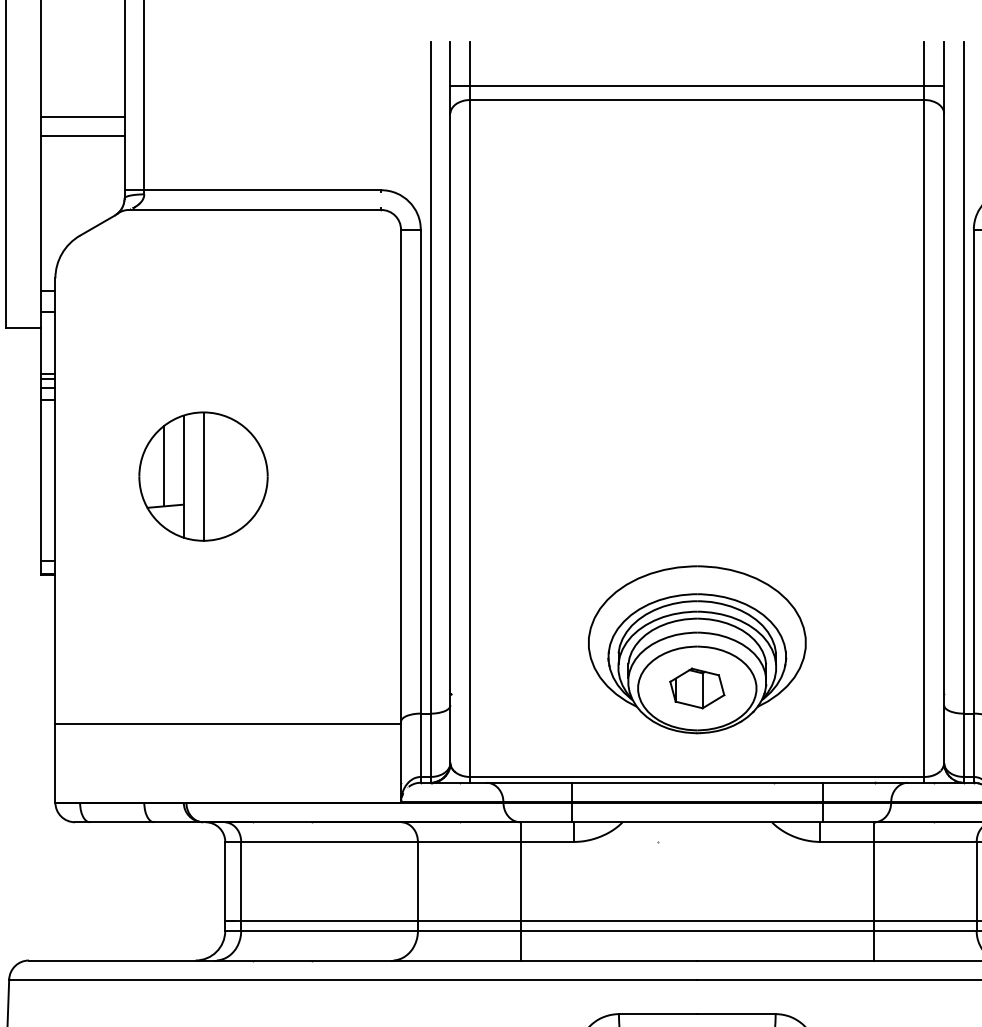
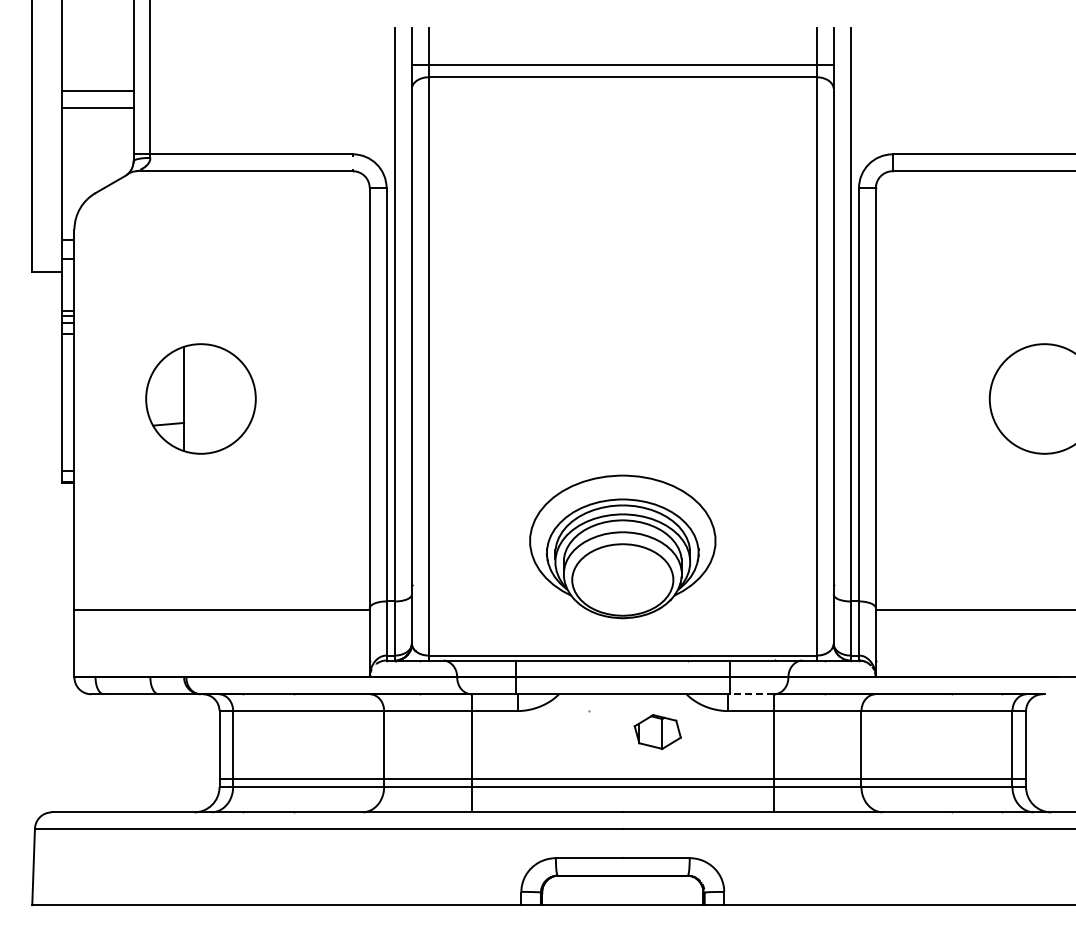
line: (164, 465) -> (167, 389), removed
line: (204, 476) -> (201, 398), removed
part: (696, 687) -> (657, 731), moved
line: (847, 822) -> (751, 694), solid -> dashed

